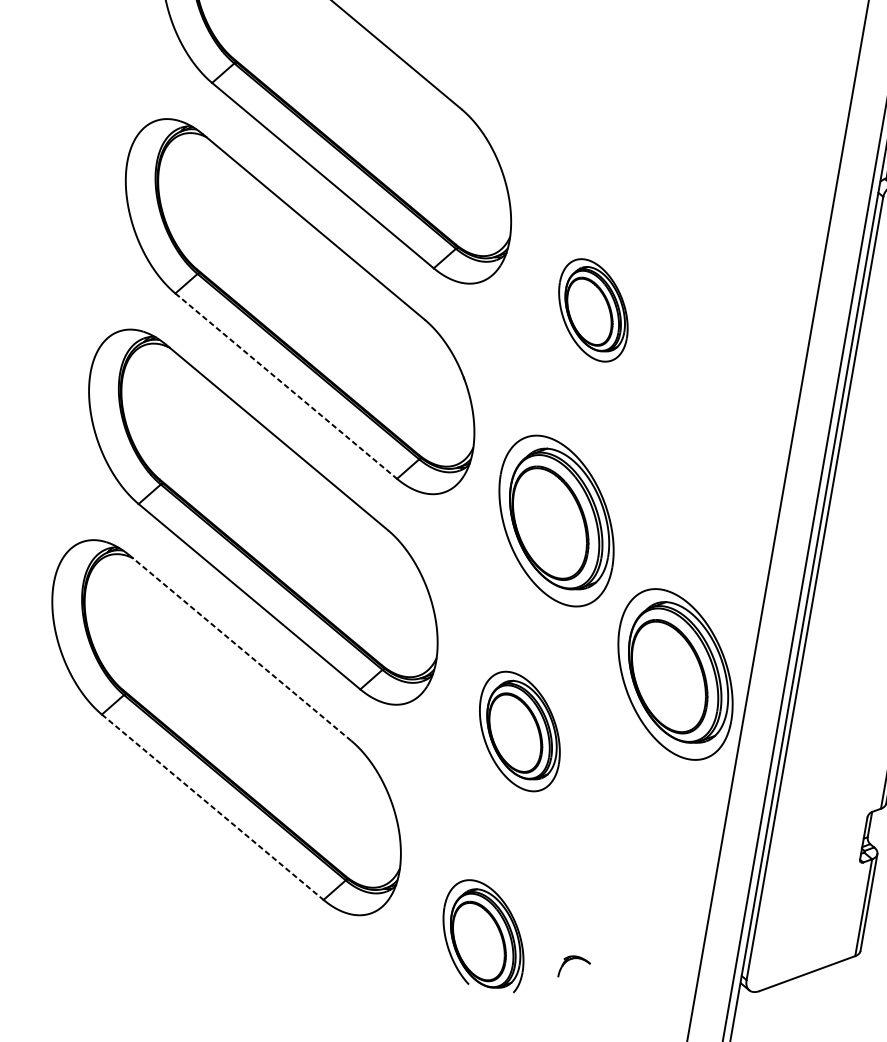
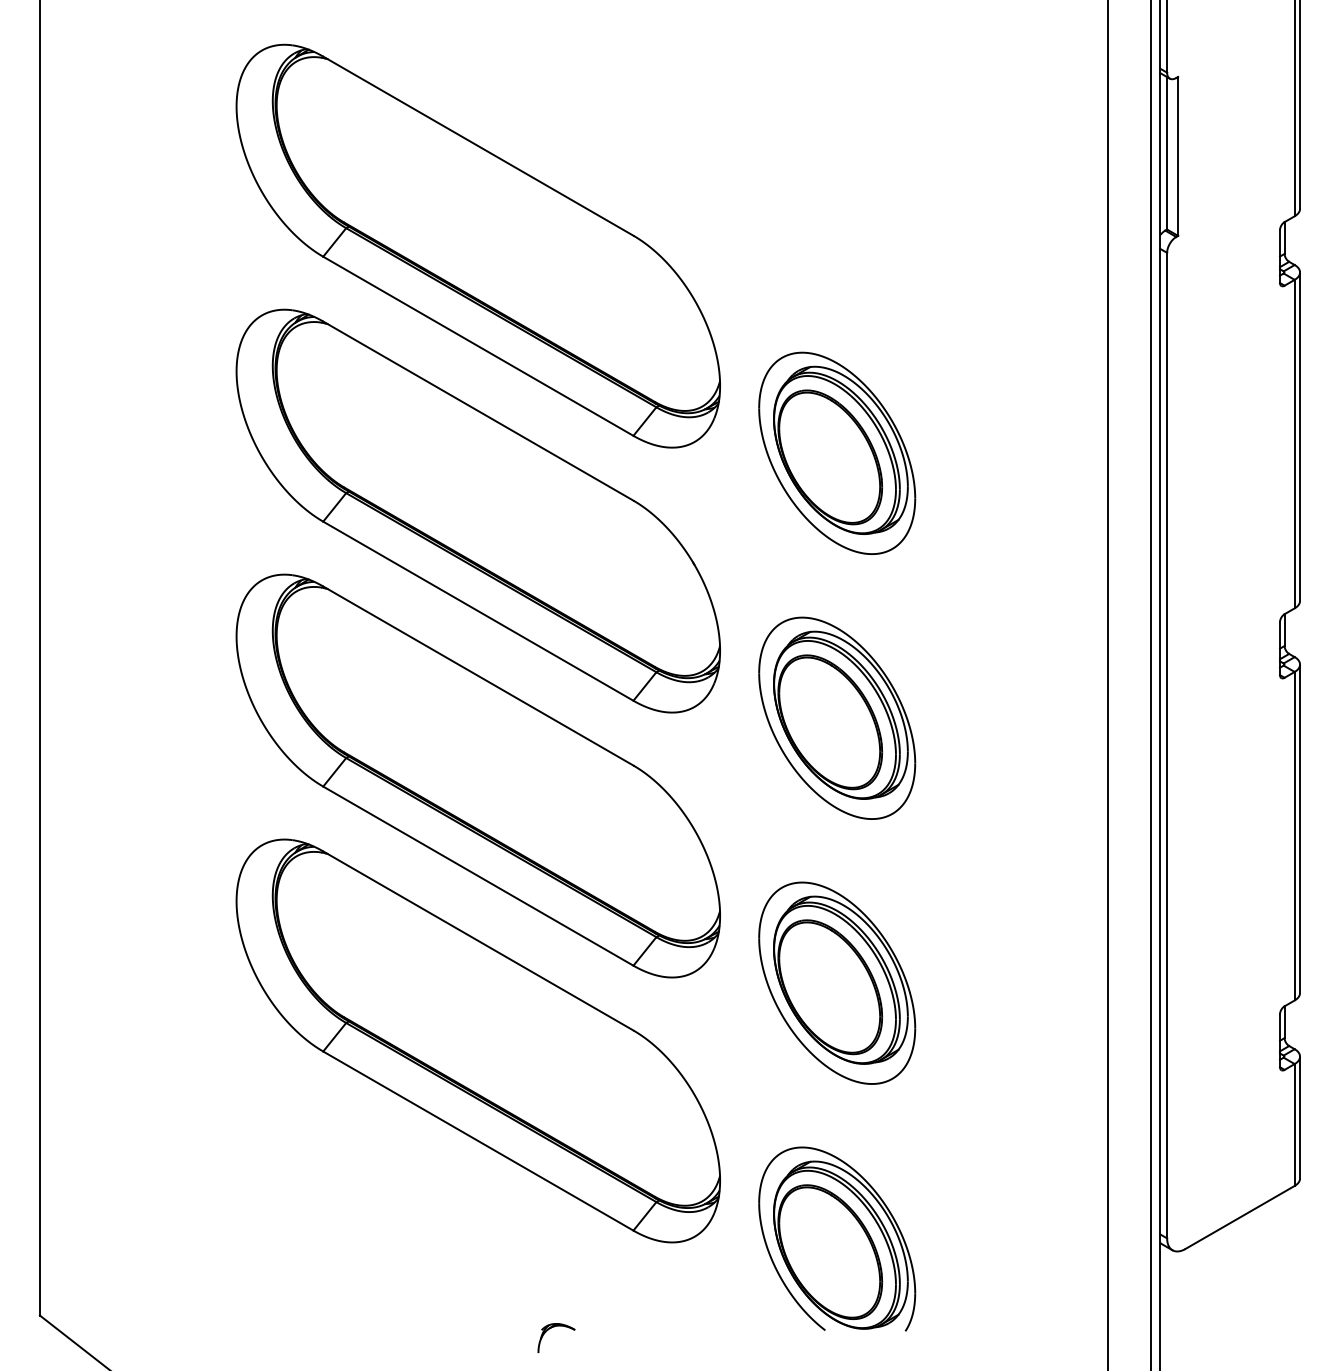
part: (593, 309) -> (837, 452), size x1.67
line: (286, 386) -> (478, 611), dashed -> solid
line: (239, 647) -> (477, 940), dashed -> solid
part: (675, 673) -> (1015, 879), removed
part: (520, 731) -> (837, 982), size x1.43
line: (212, 807) -> (478, 1141), dashed -> solid
part: (484, 934) -> (837, 1238), size x1.43
part: (574, 959) -> (554, 1327), moved

